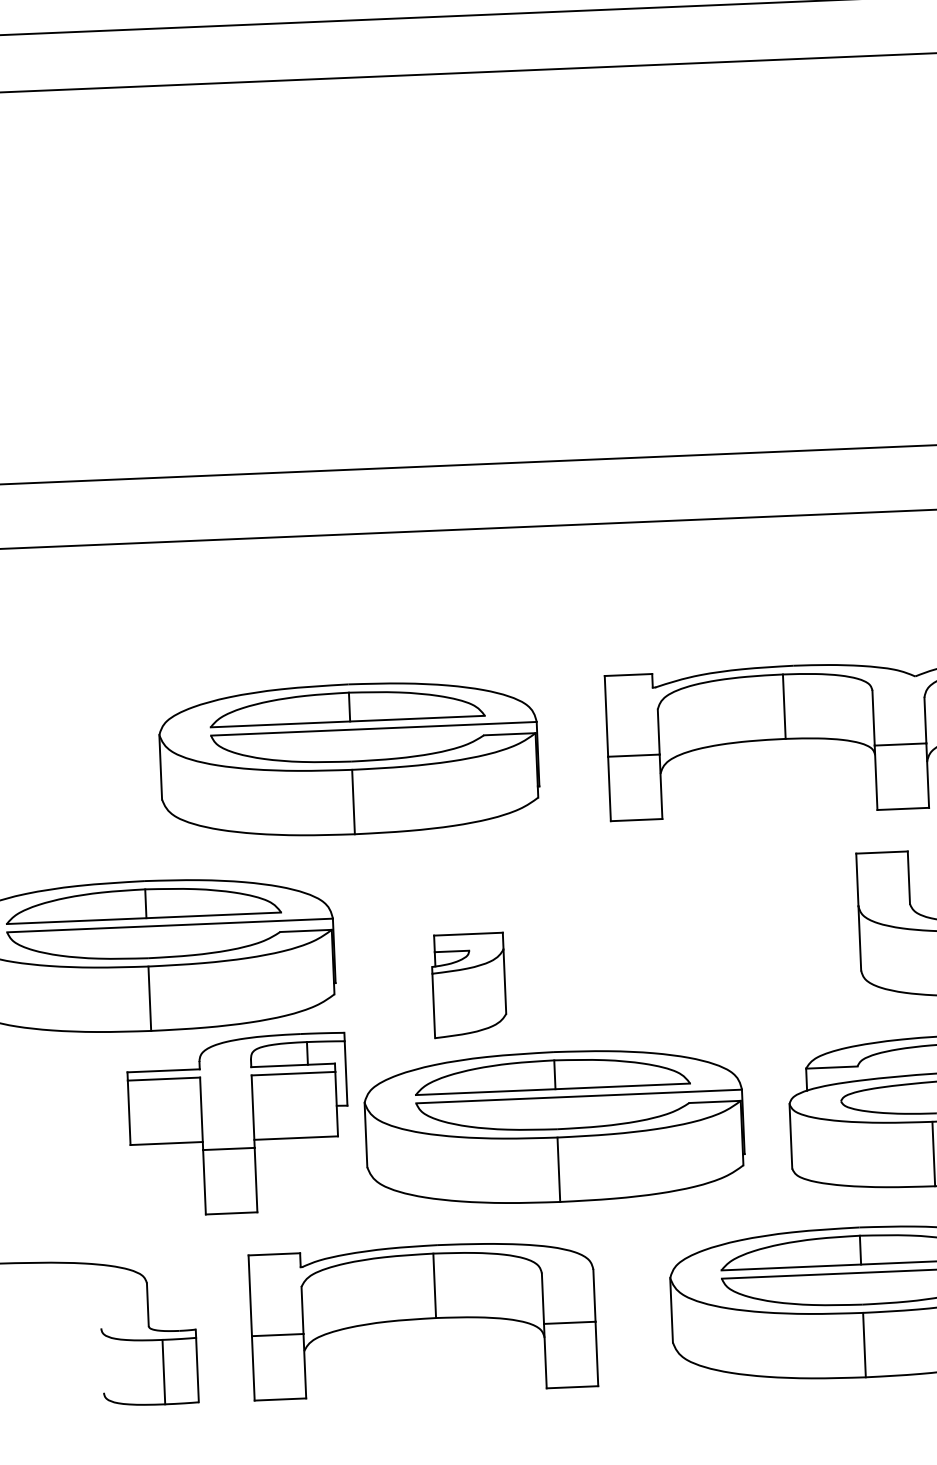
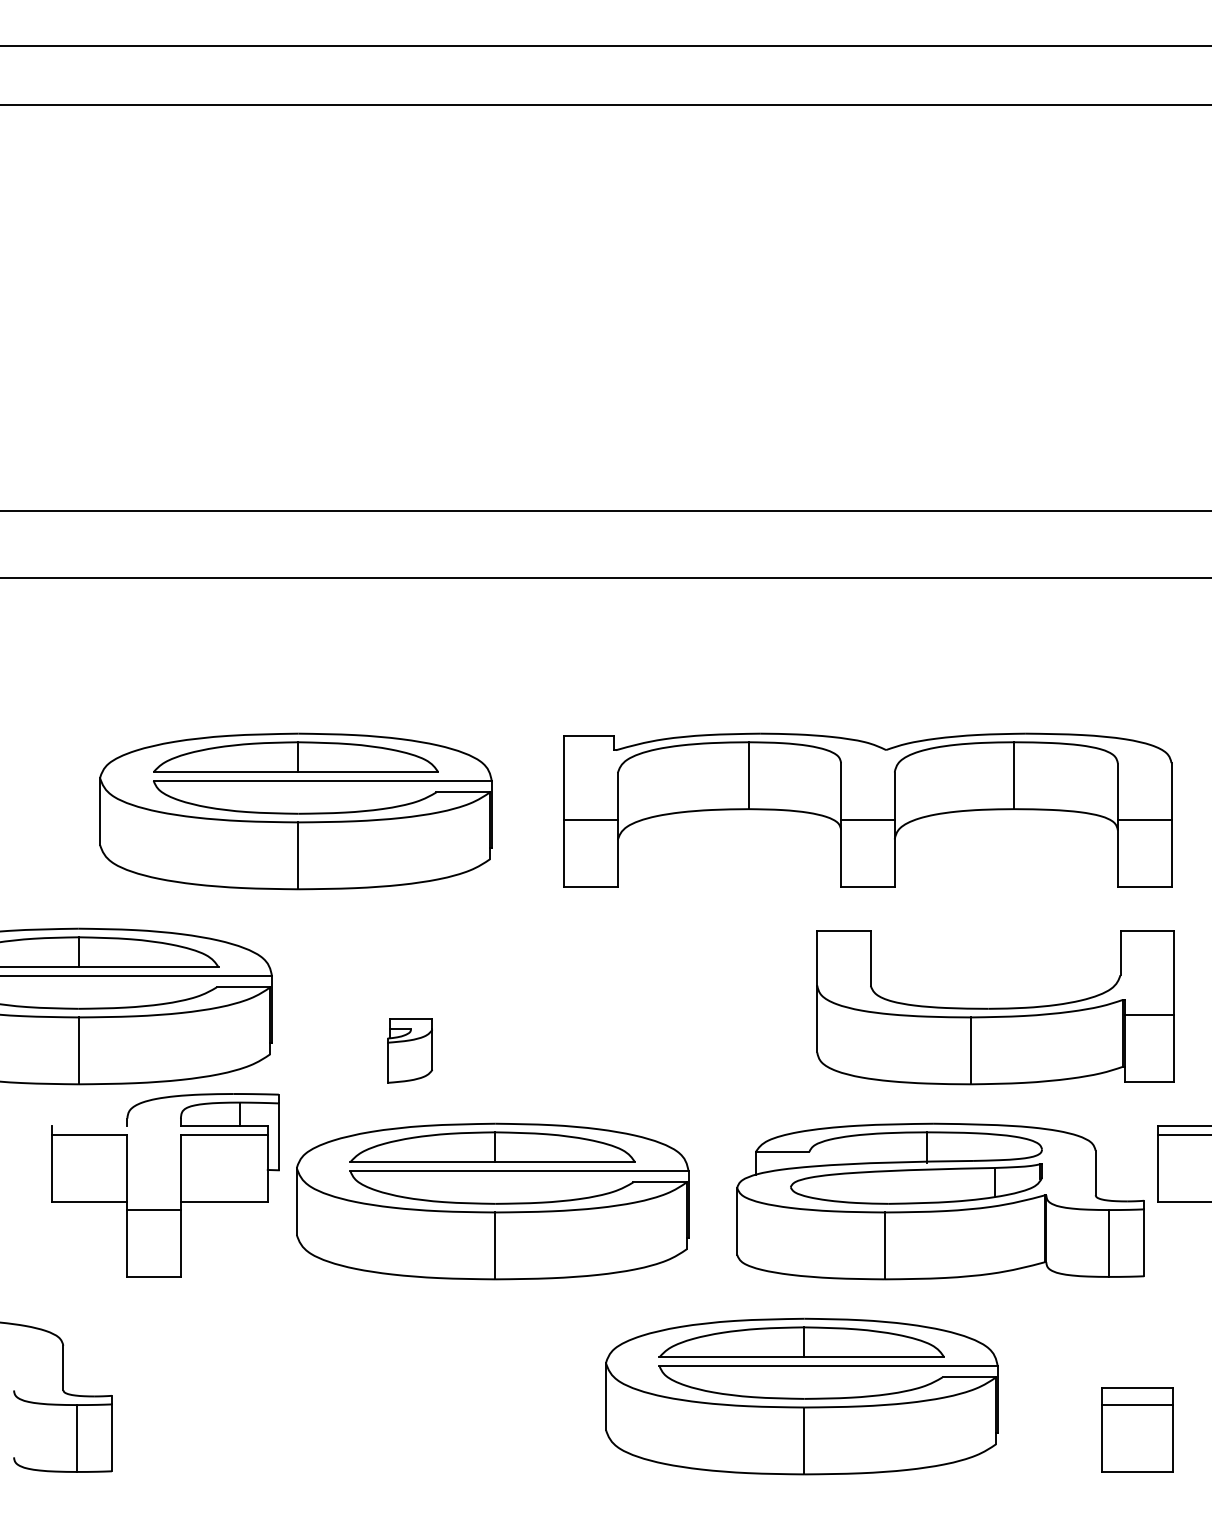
part: (468, 985) -> (409, 1050), size x0.6
line: (163, 1071) -> (89, 1126), removed
part: (423, 1318) -> (348, 1394), removed

